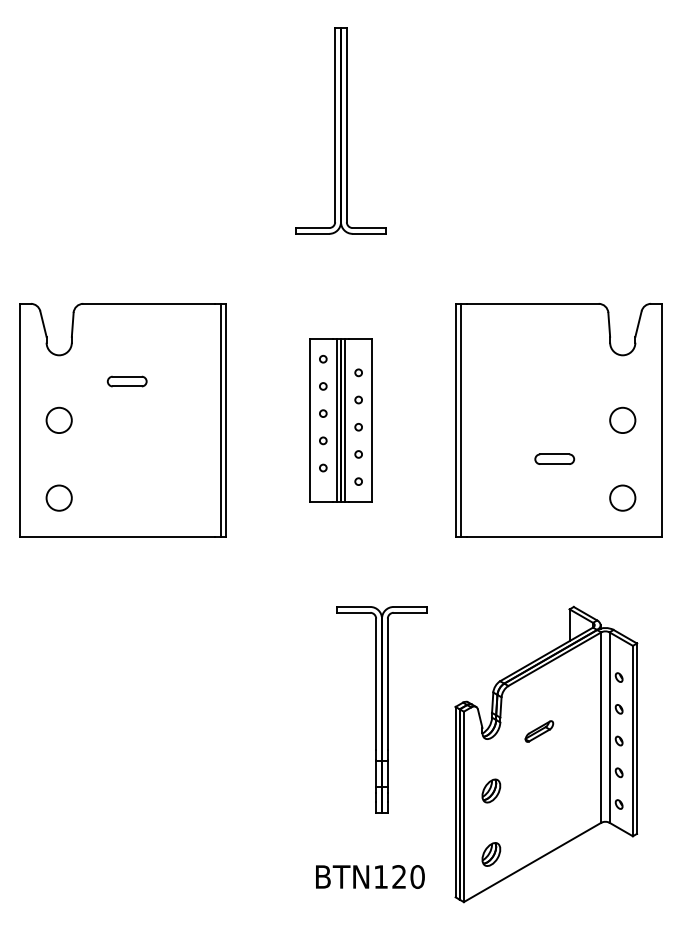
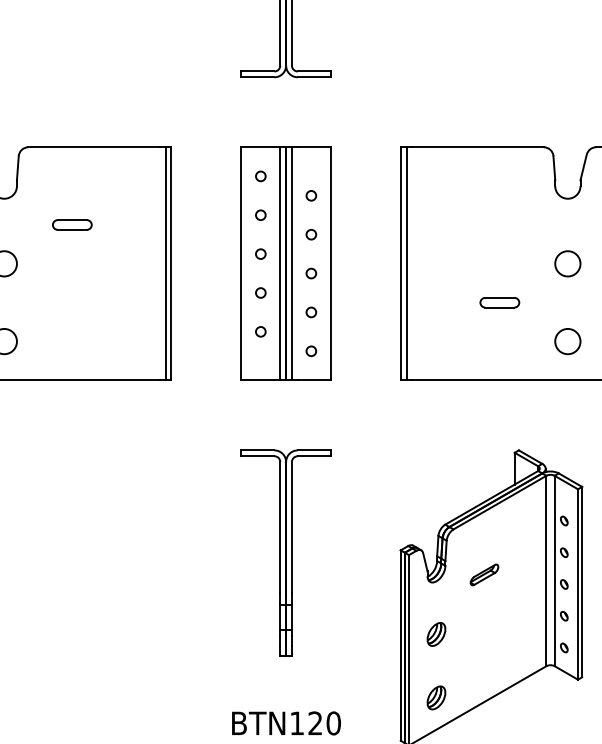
part: (340, 420) -> (285, 263), size x1.43
part: (381, 709) -> (285, 552), moved
text: (370, 876) -> (286, 722), moved

